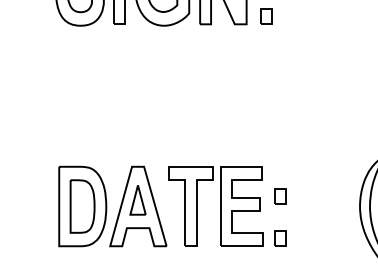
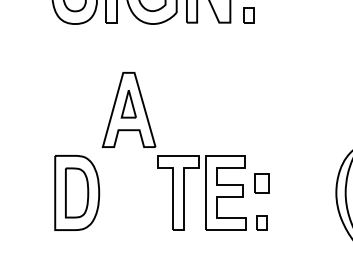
part: (279, 195) -> (261, 182), size x1.4
part: (137, 206) -> (128, 109), moved

